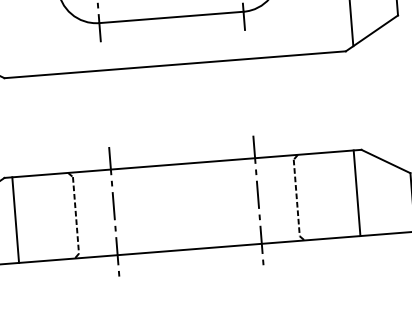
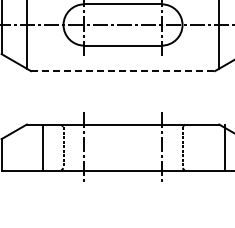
line: (176, 65) -> (123, 71), solid -> dashed
line: (357, 192) -> (225, 147), moved
line: (16, 219) -> (43, 147), moved

